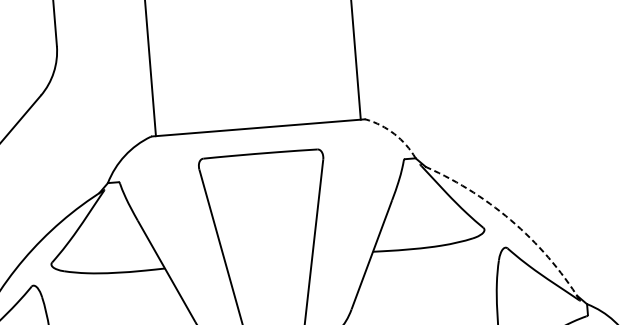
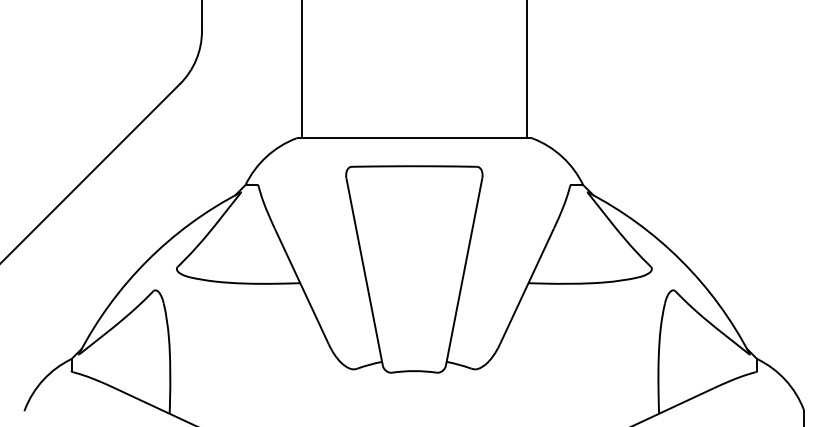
arc: (394, 133) -> (562, 156), dashed -> solid
arc: (510, 219) -> (681, 260), dashed -> solid

